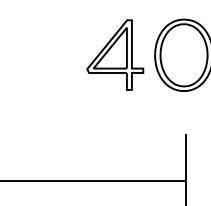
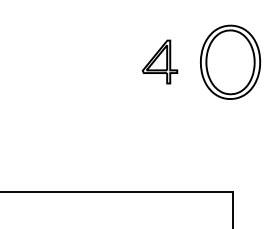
part: (114, 54) -> (159, 61), size x0.6
line: (185, 157) -> (232, 167), removed

